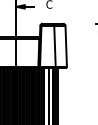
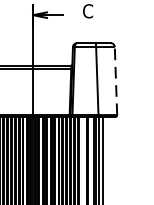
line: (66, 46) -> (116, 81), solid -> dashed

